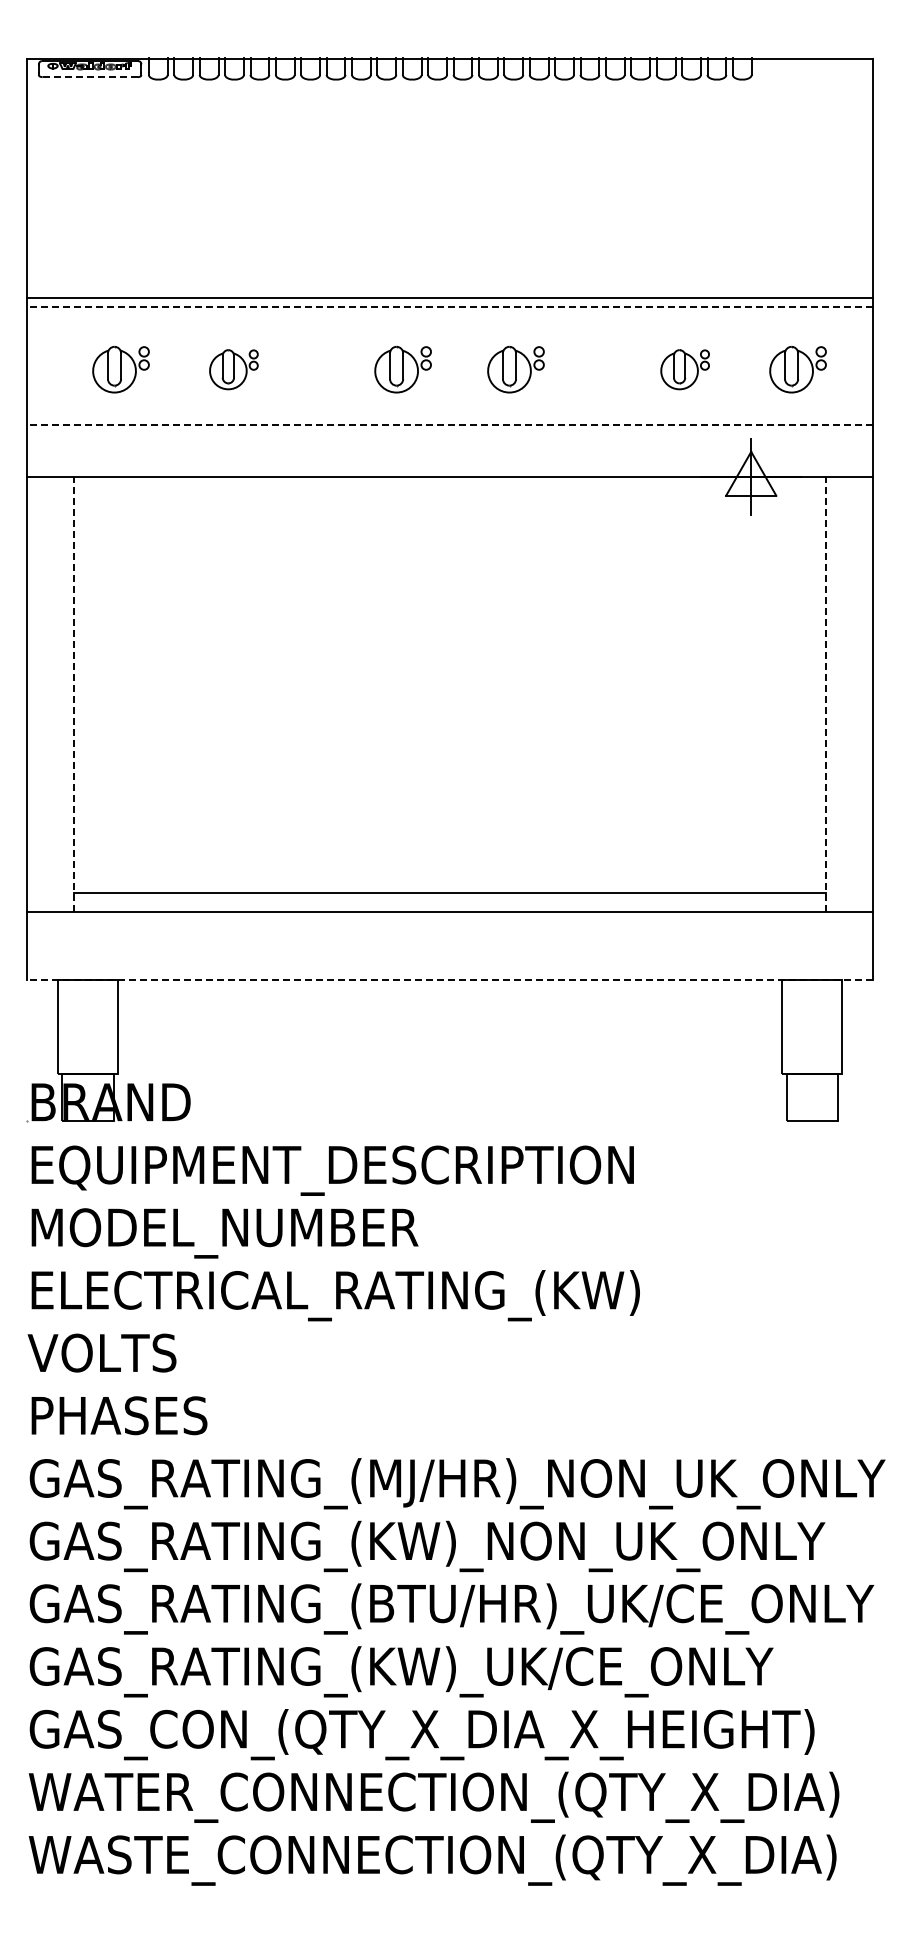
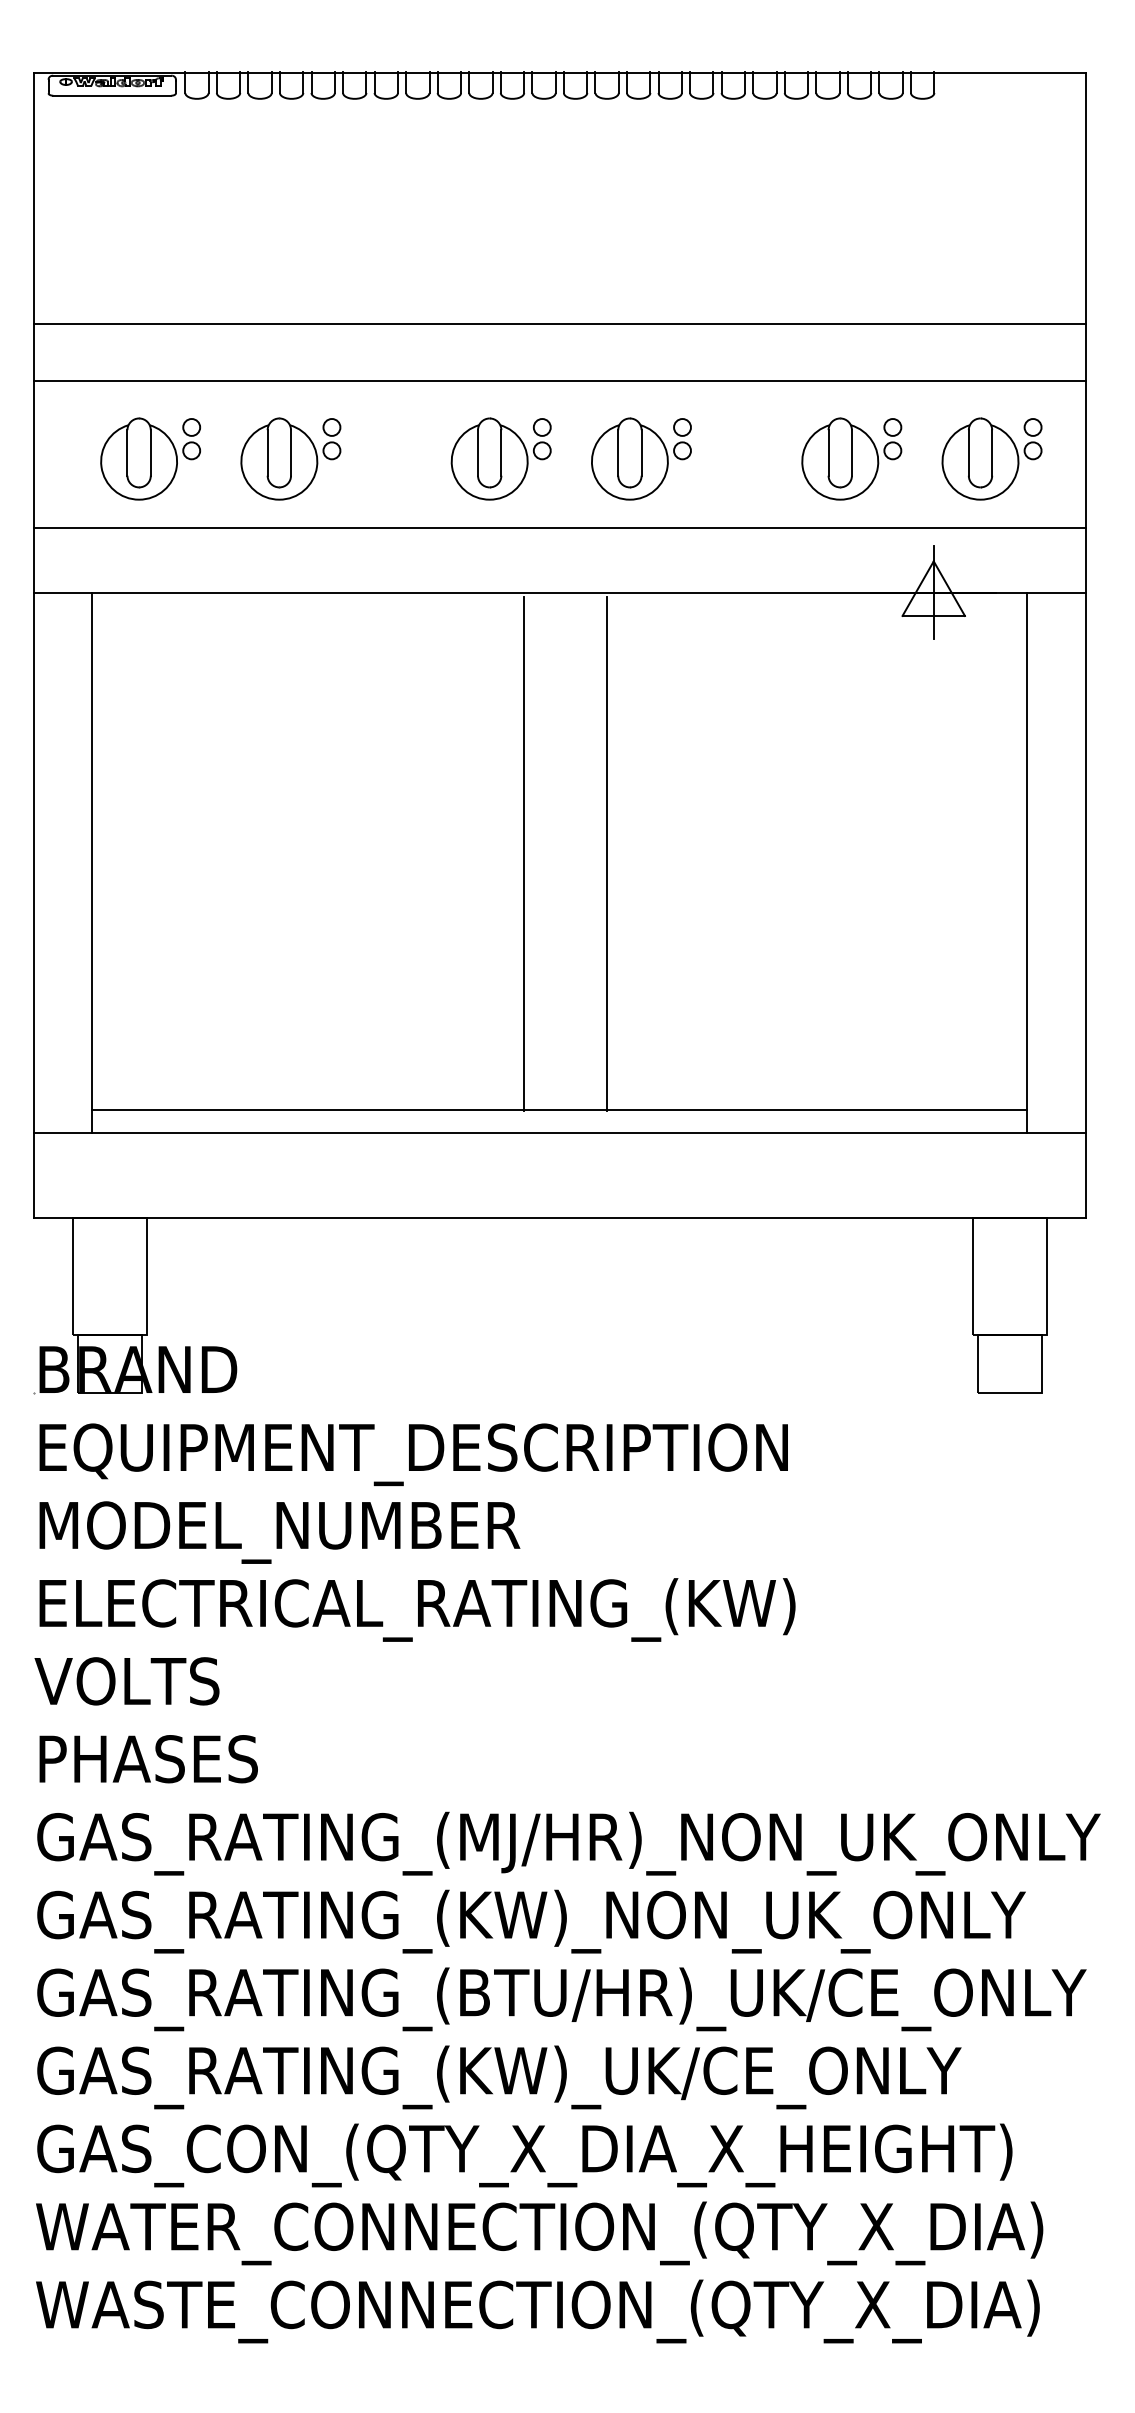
line: (90, 77) -> (112, 96), dashed -> solid
line: (450, 297) -> (560, 323), moved
line: (449, 306) -> (558, 380), dashed -> solid
part: (120, 369) -> (149, 459), size x1.43
part: (233, 369) -> (290, 459), size x1.67
part: (402, 369) -> (500, 459), size x1.43
part: (515, 369) -> (640, 459), size x1.43
part: (684, 369) -> (850, 459), size x1.67
part: (797, 369) -> (991, 459), size x1.43
line: (449, 425) -> (558, 528), dashed -> solid
line: (421, 687) -> (524, 854), added
line: (488, 687) -> (607, 854), added
line: (74, 693) -> (92, 861), dashed -> solid
line: (826, 693) -> (1027, 861), dashed -> solid
line: (449, 980) -> (558, 1218), dashed -> solid

